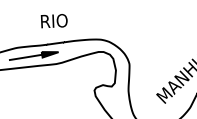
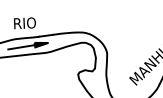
text: (53, 21) -> (24, 23), moved

